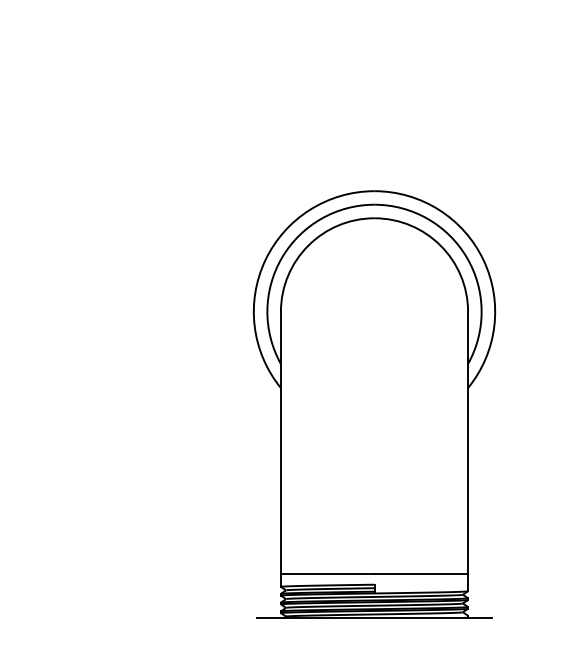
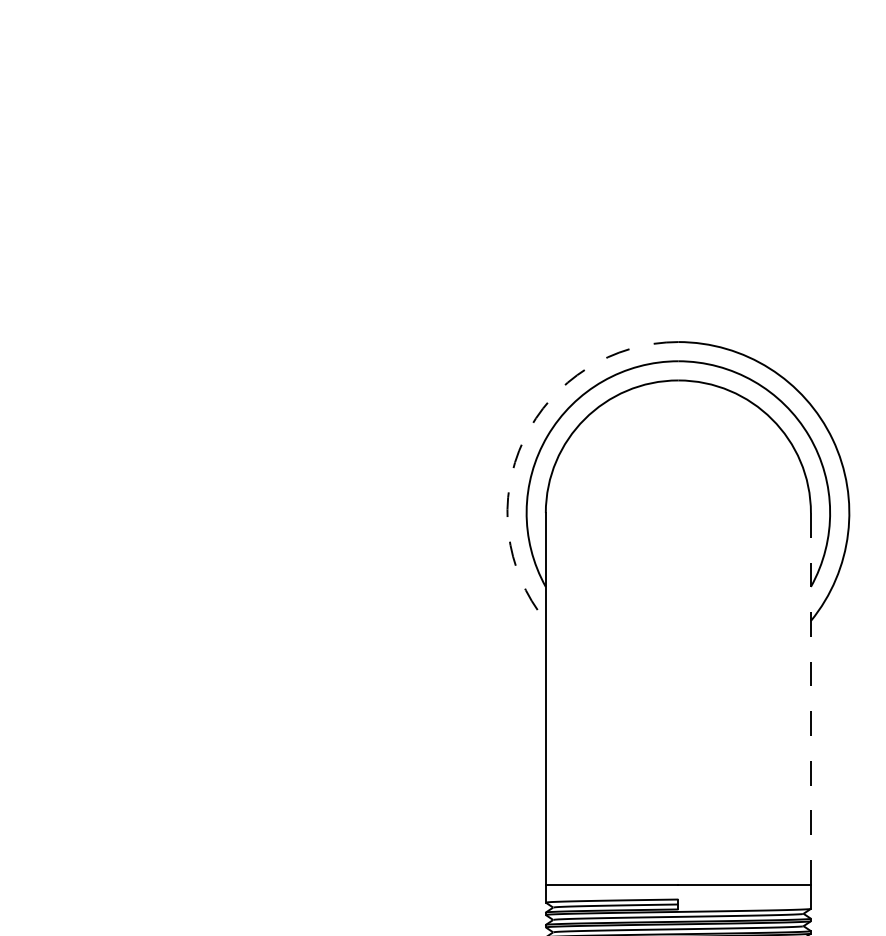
arc: (265, 259) -> (523, 439), solid -> dashed
line: (467, 442) -> (810, 698), solid -> dashed

